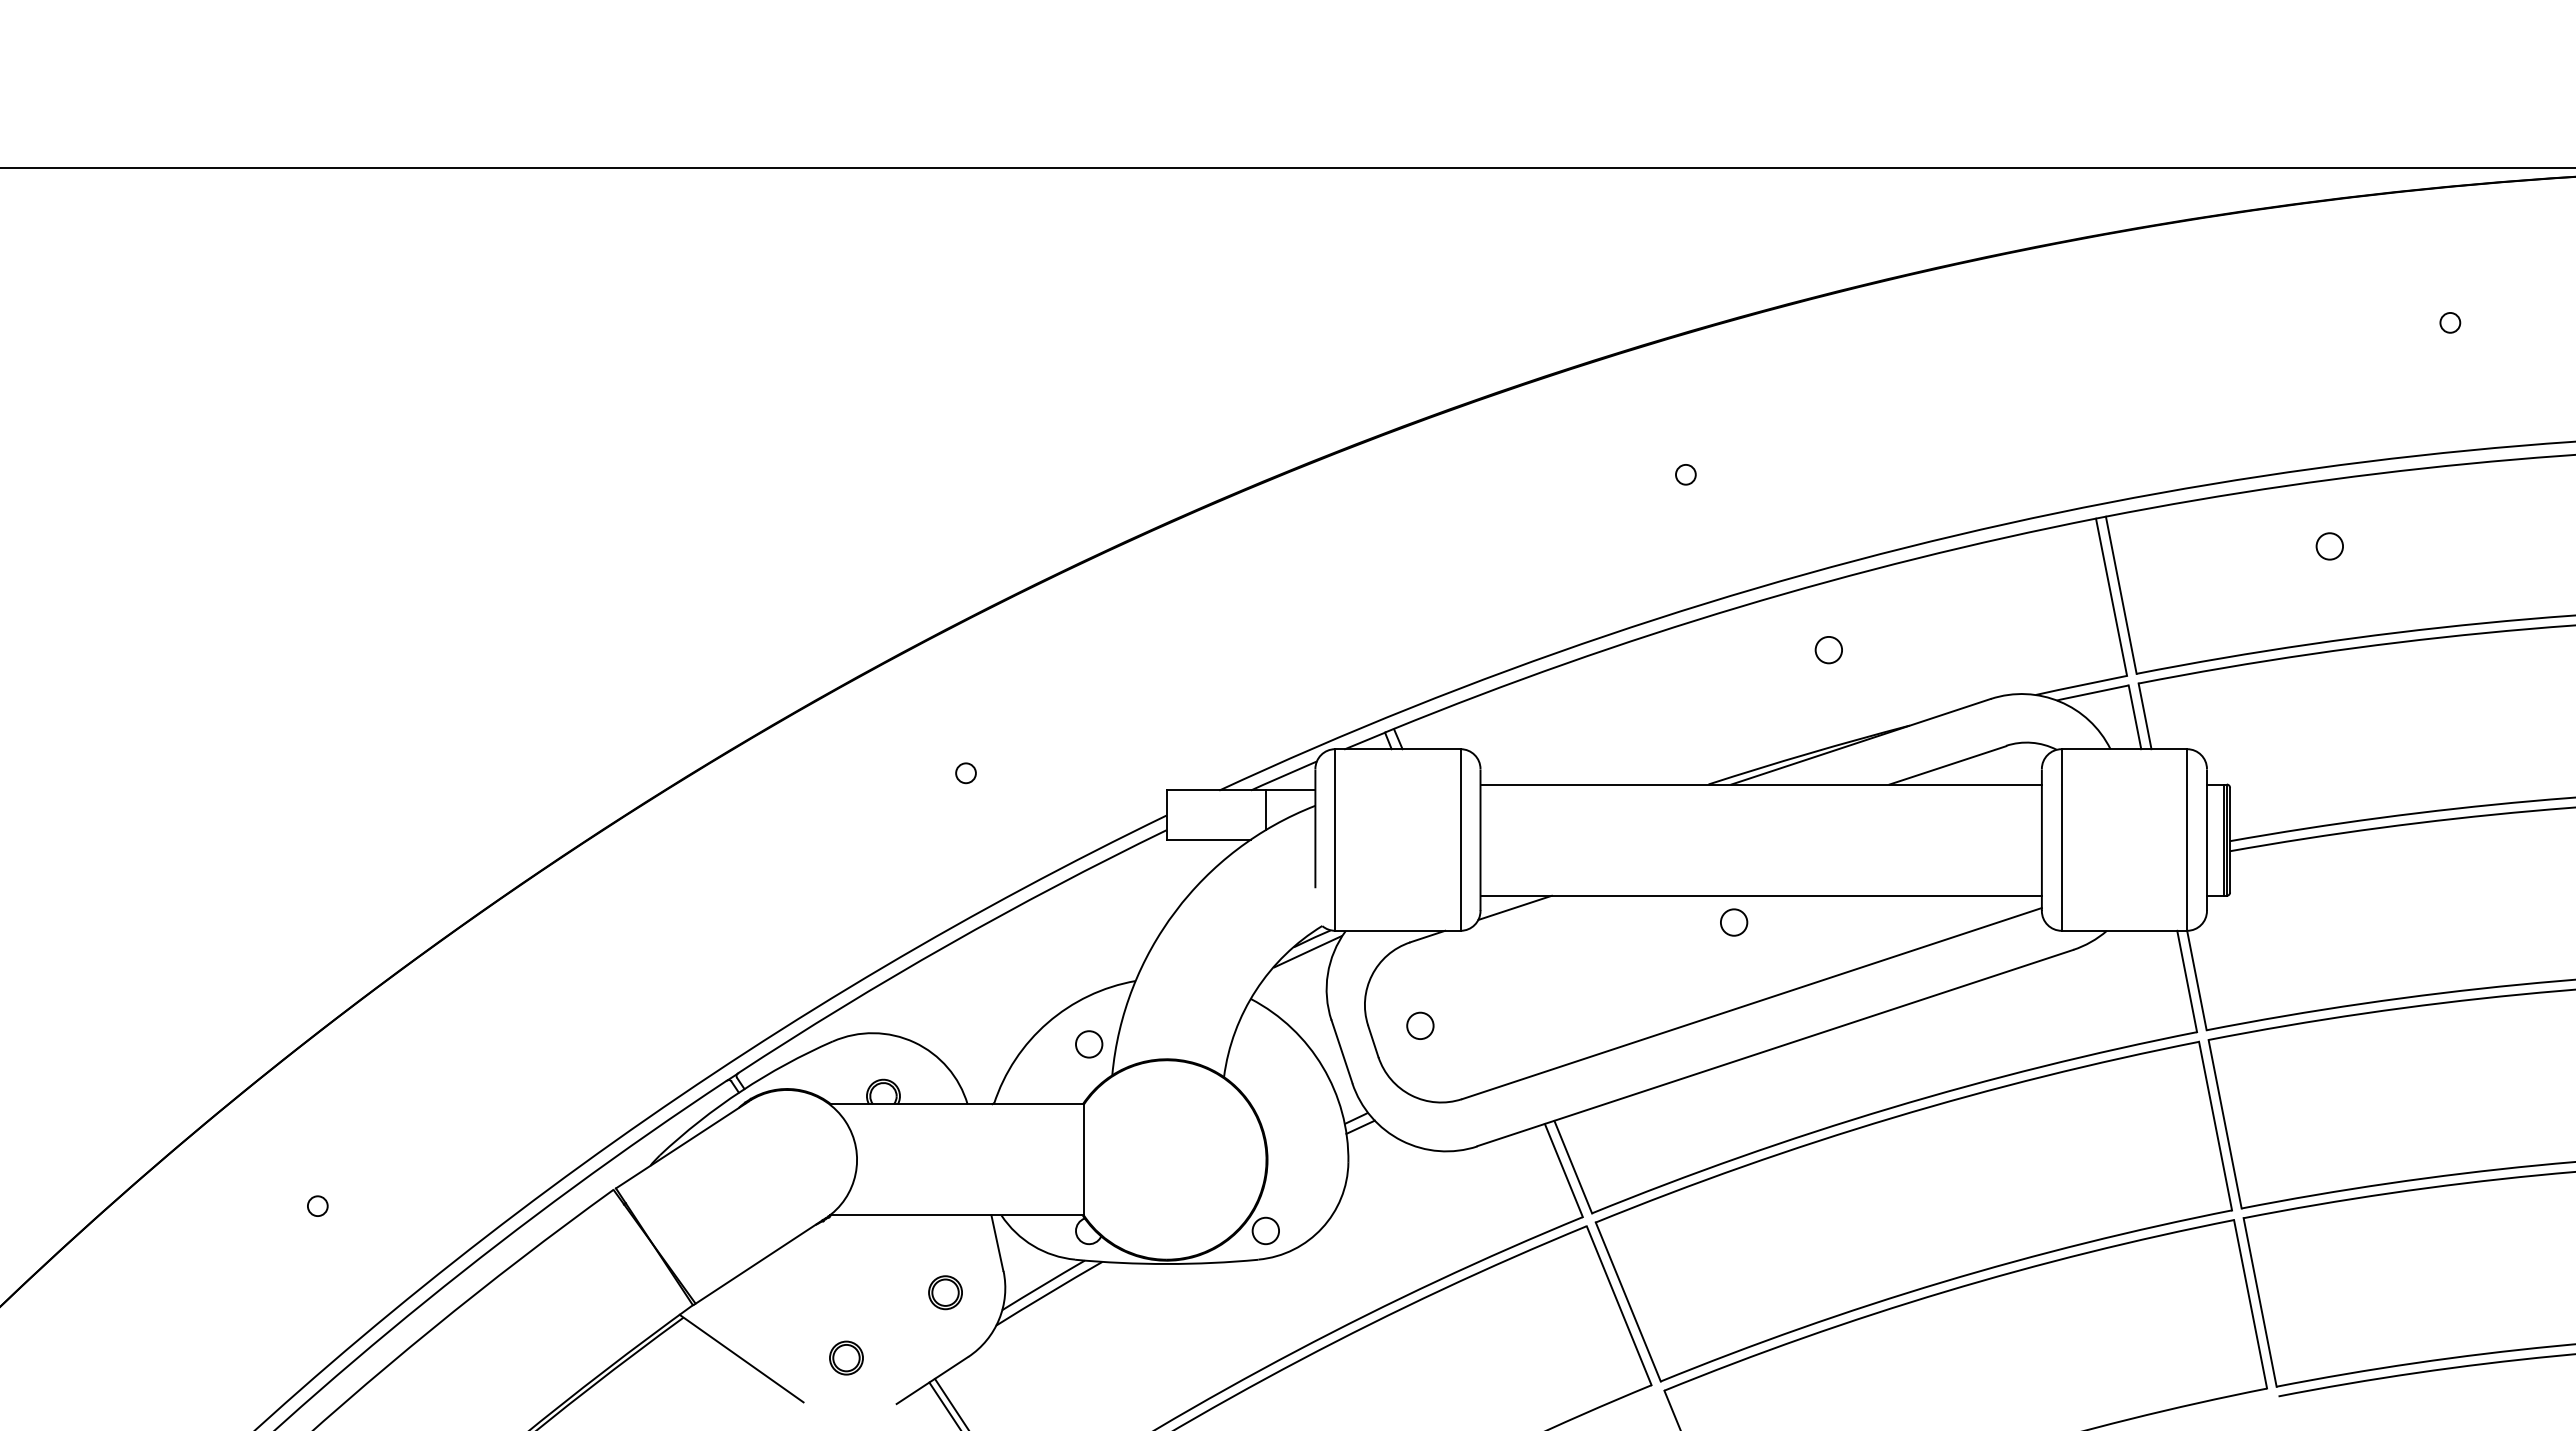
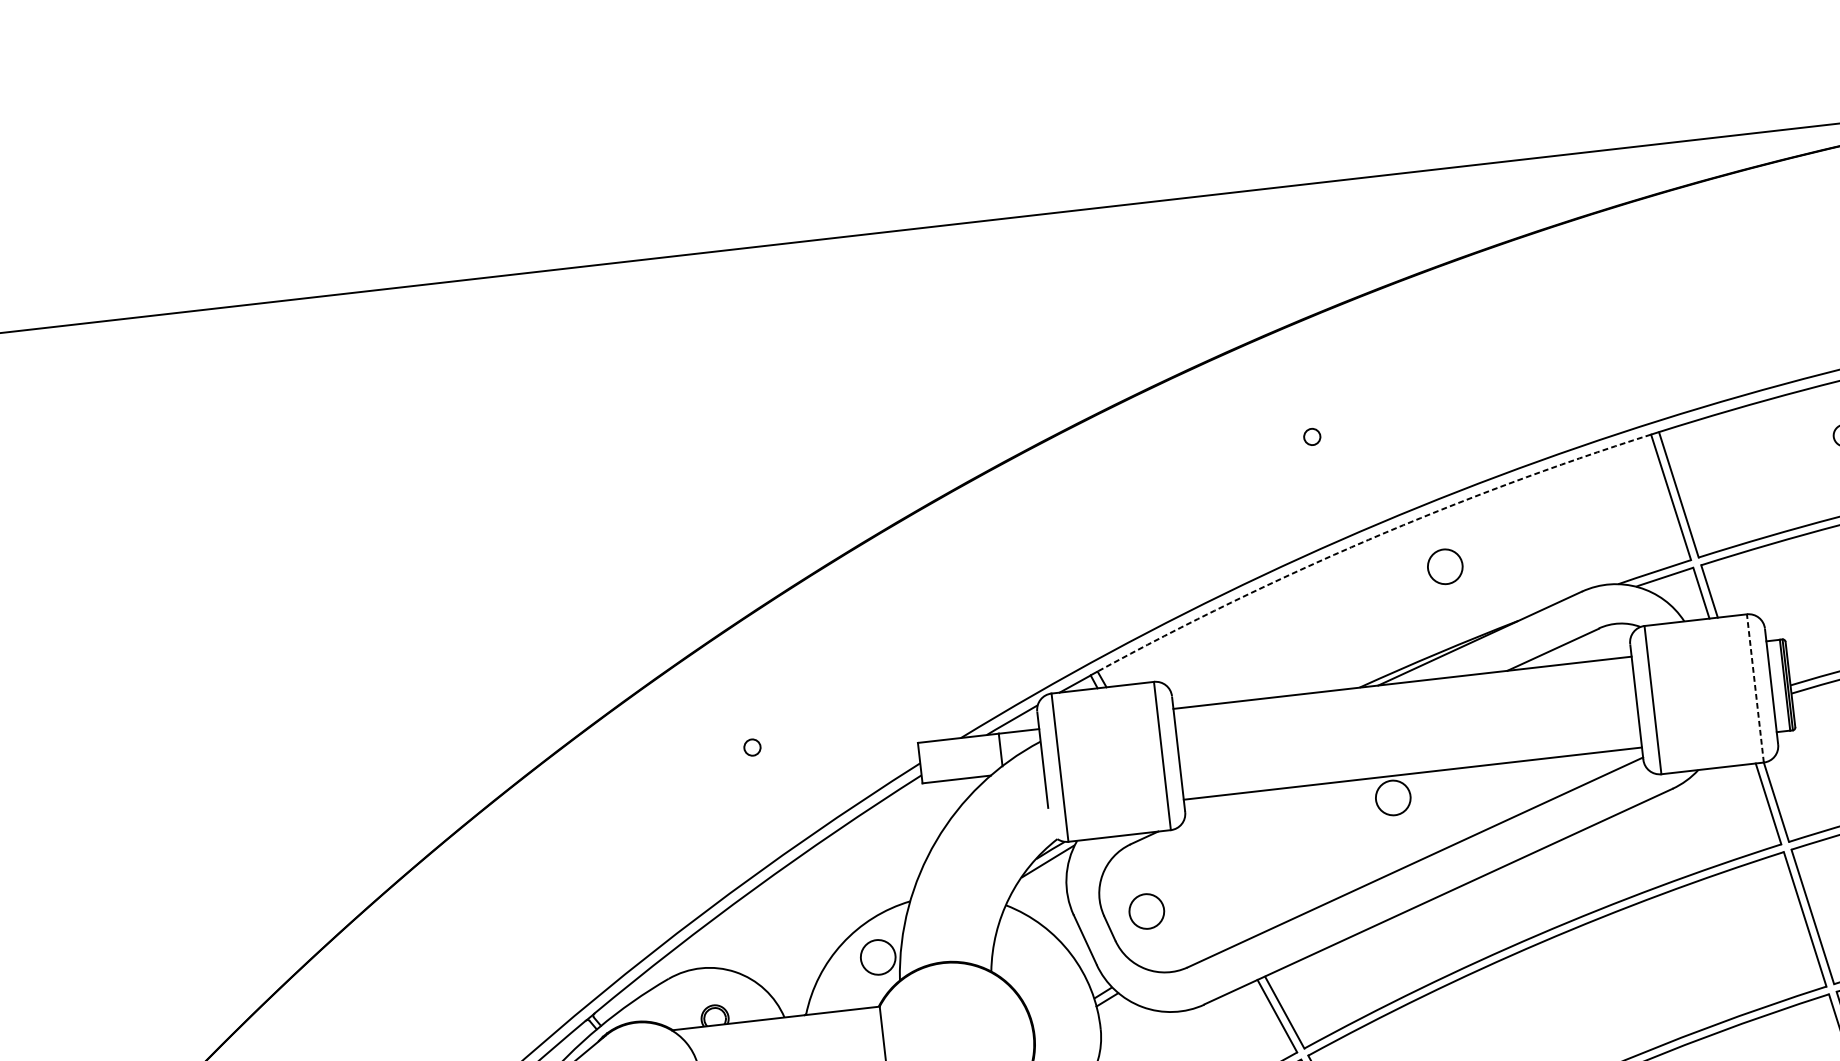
arc: (1739, 606) -> (1368, 539), solid -> dashed
circle: (1828, 649) -> (1444, 566), size x1.6
line: (2187, 840) -> (1755, 688), solid -> dashed
line: (1514, 907) -> (1212, 806), removed
circle: (1733, 922) -> (1392, 797), size x1.6
circle: (1420, 1025) -> (1146, 911), size x1.6
circle: (1088, 1044) -> (877, 957), size x1.6

